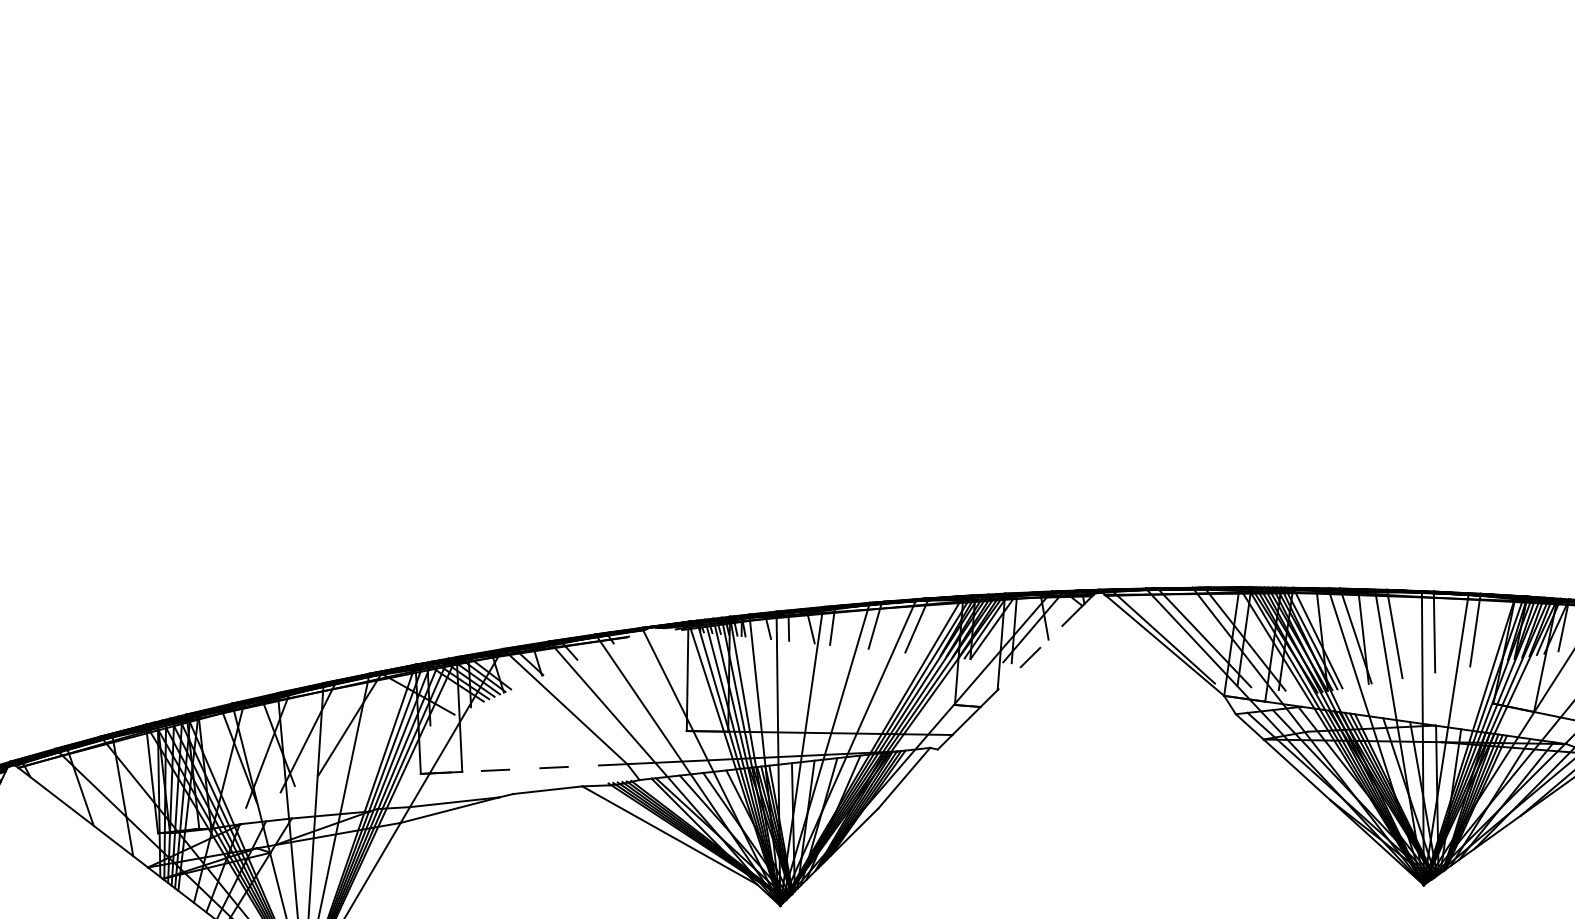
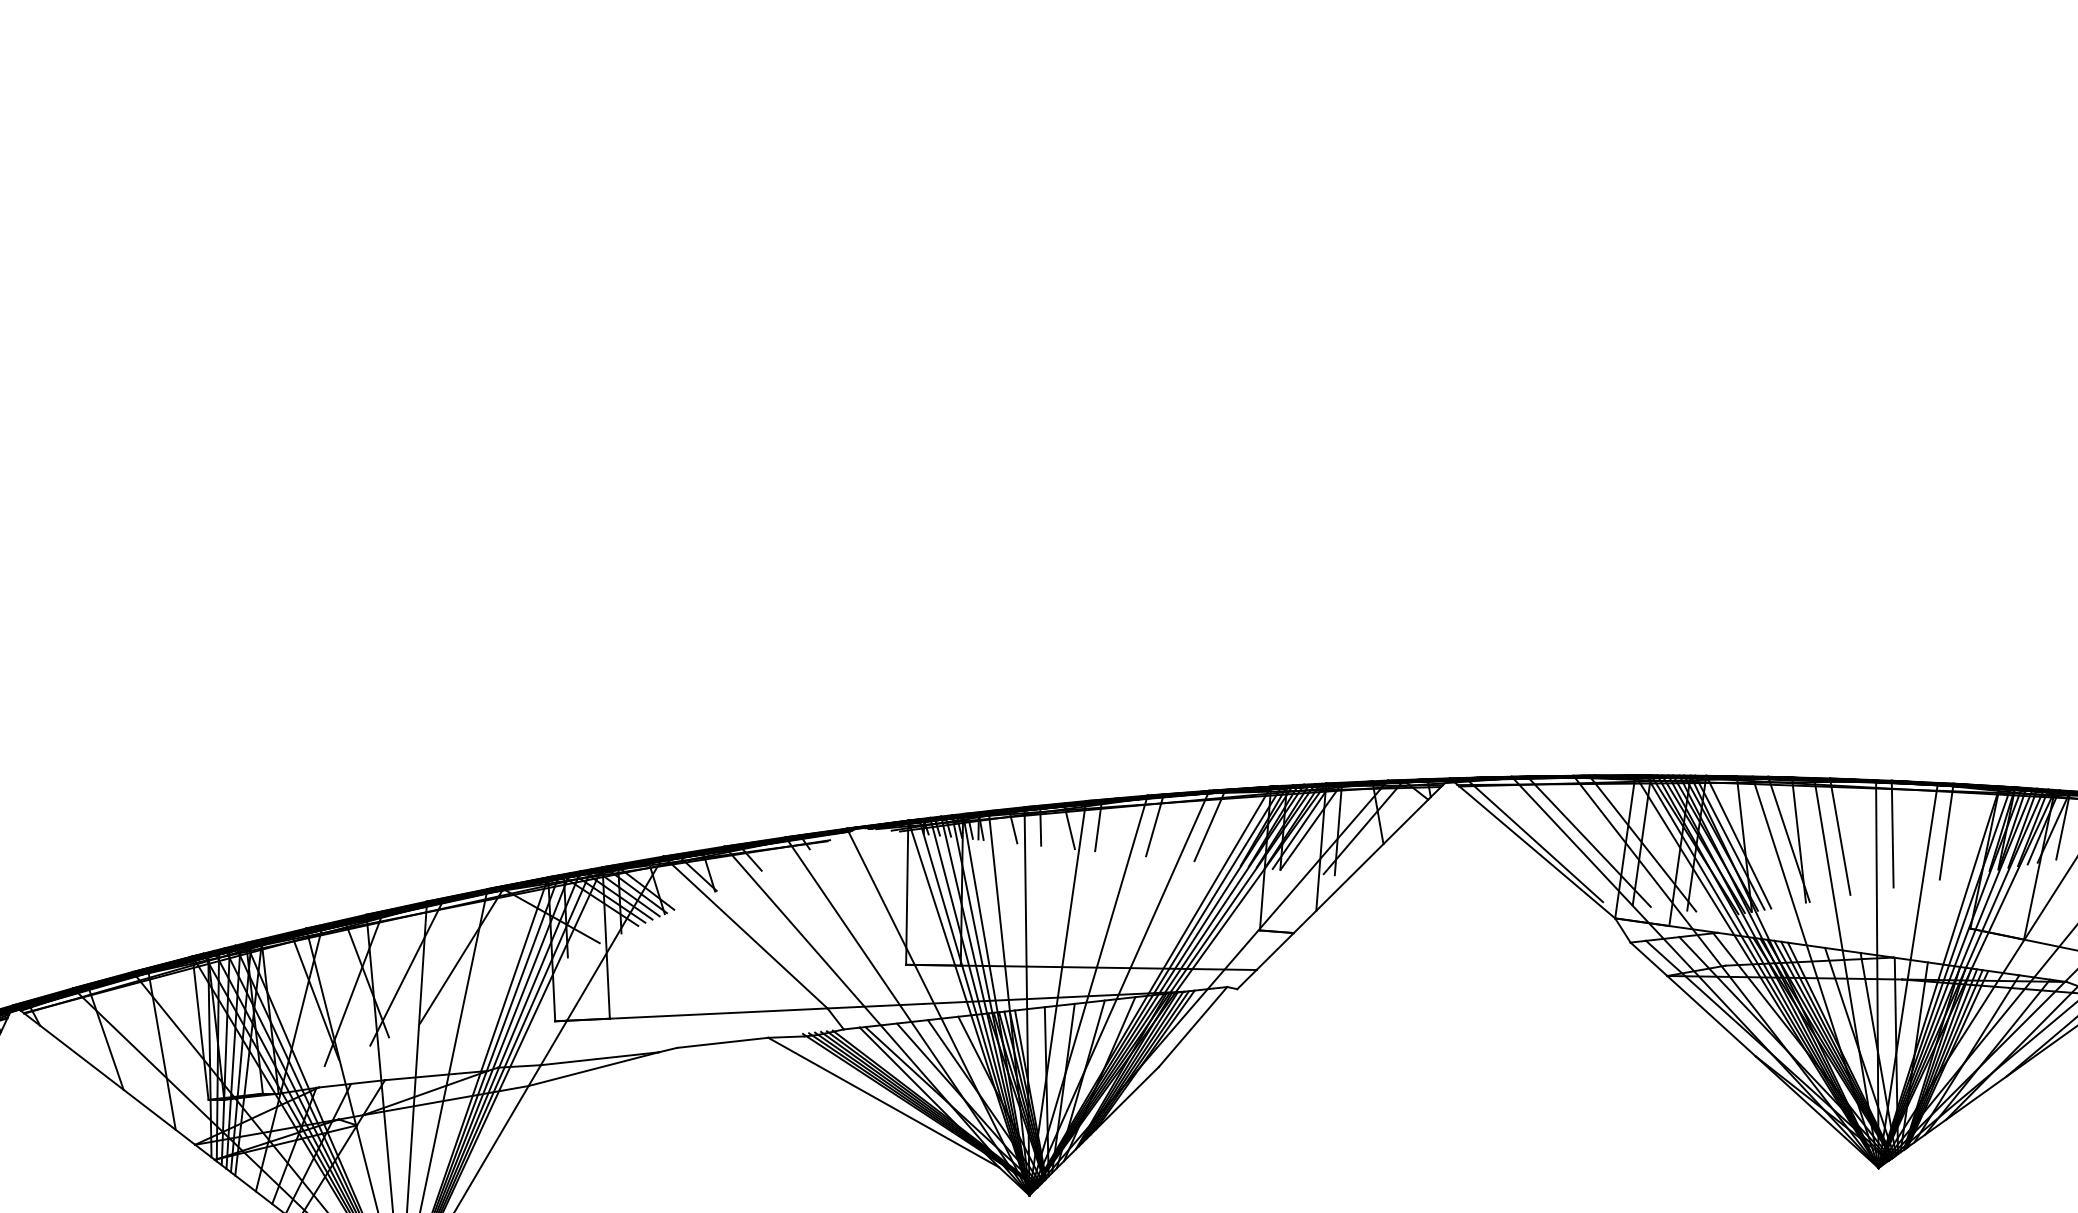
line: (1031, 656) -> (1361, 866), dashed -> solid
line: (527, 768) -> (696, 1014), dashed -> solid

